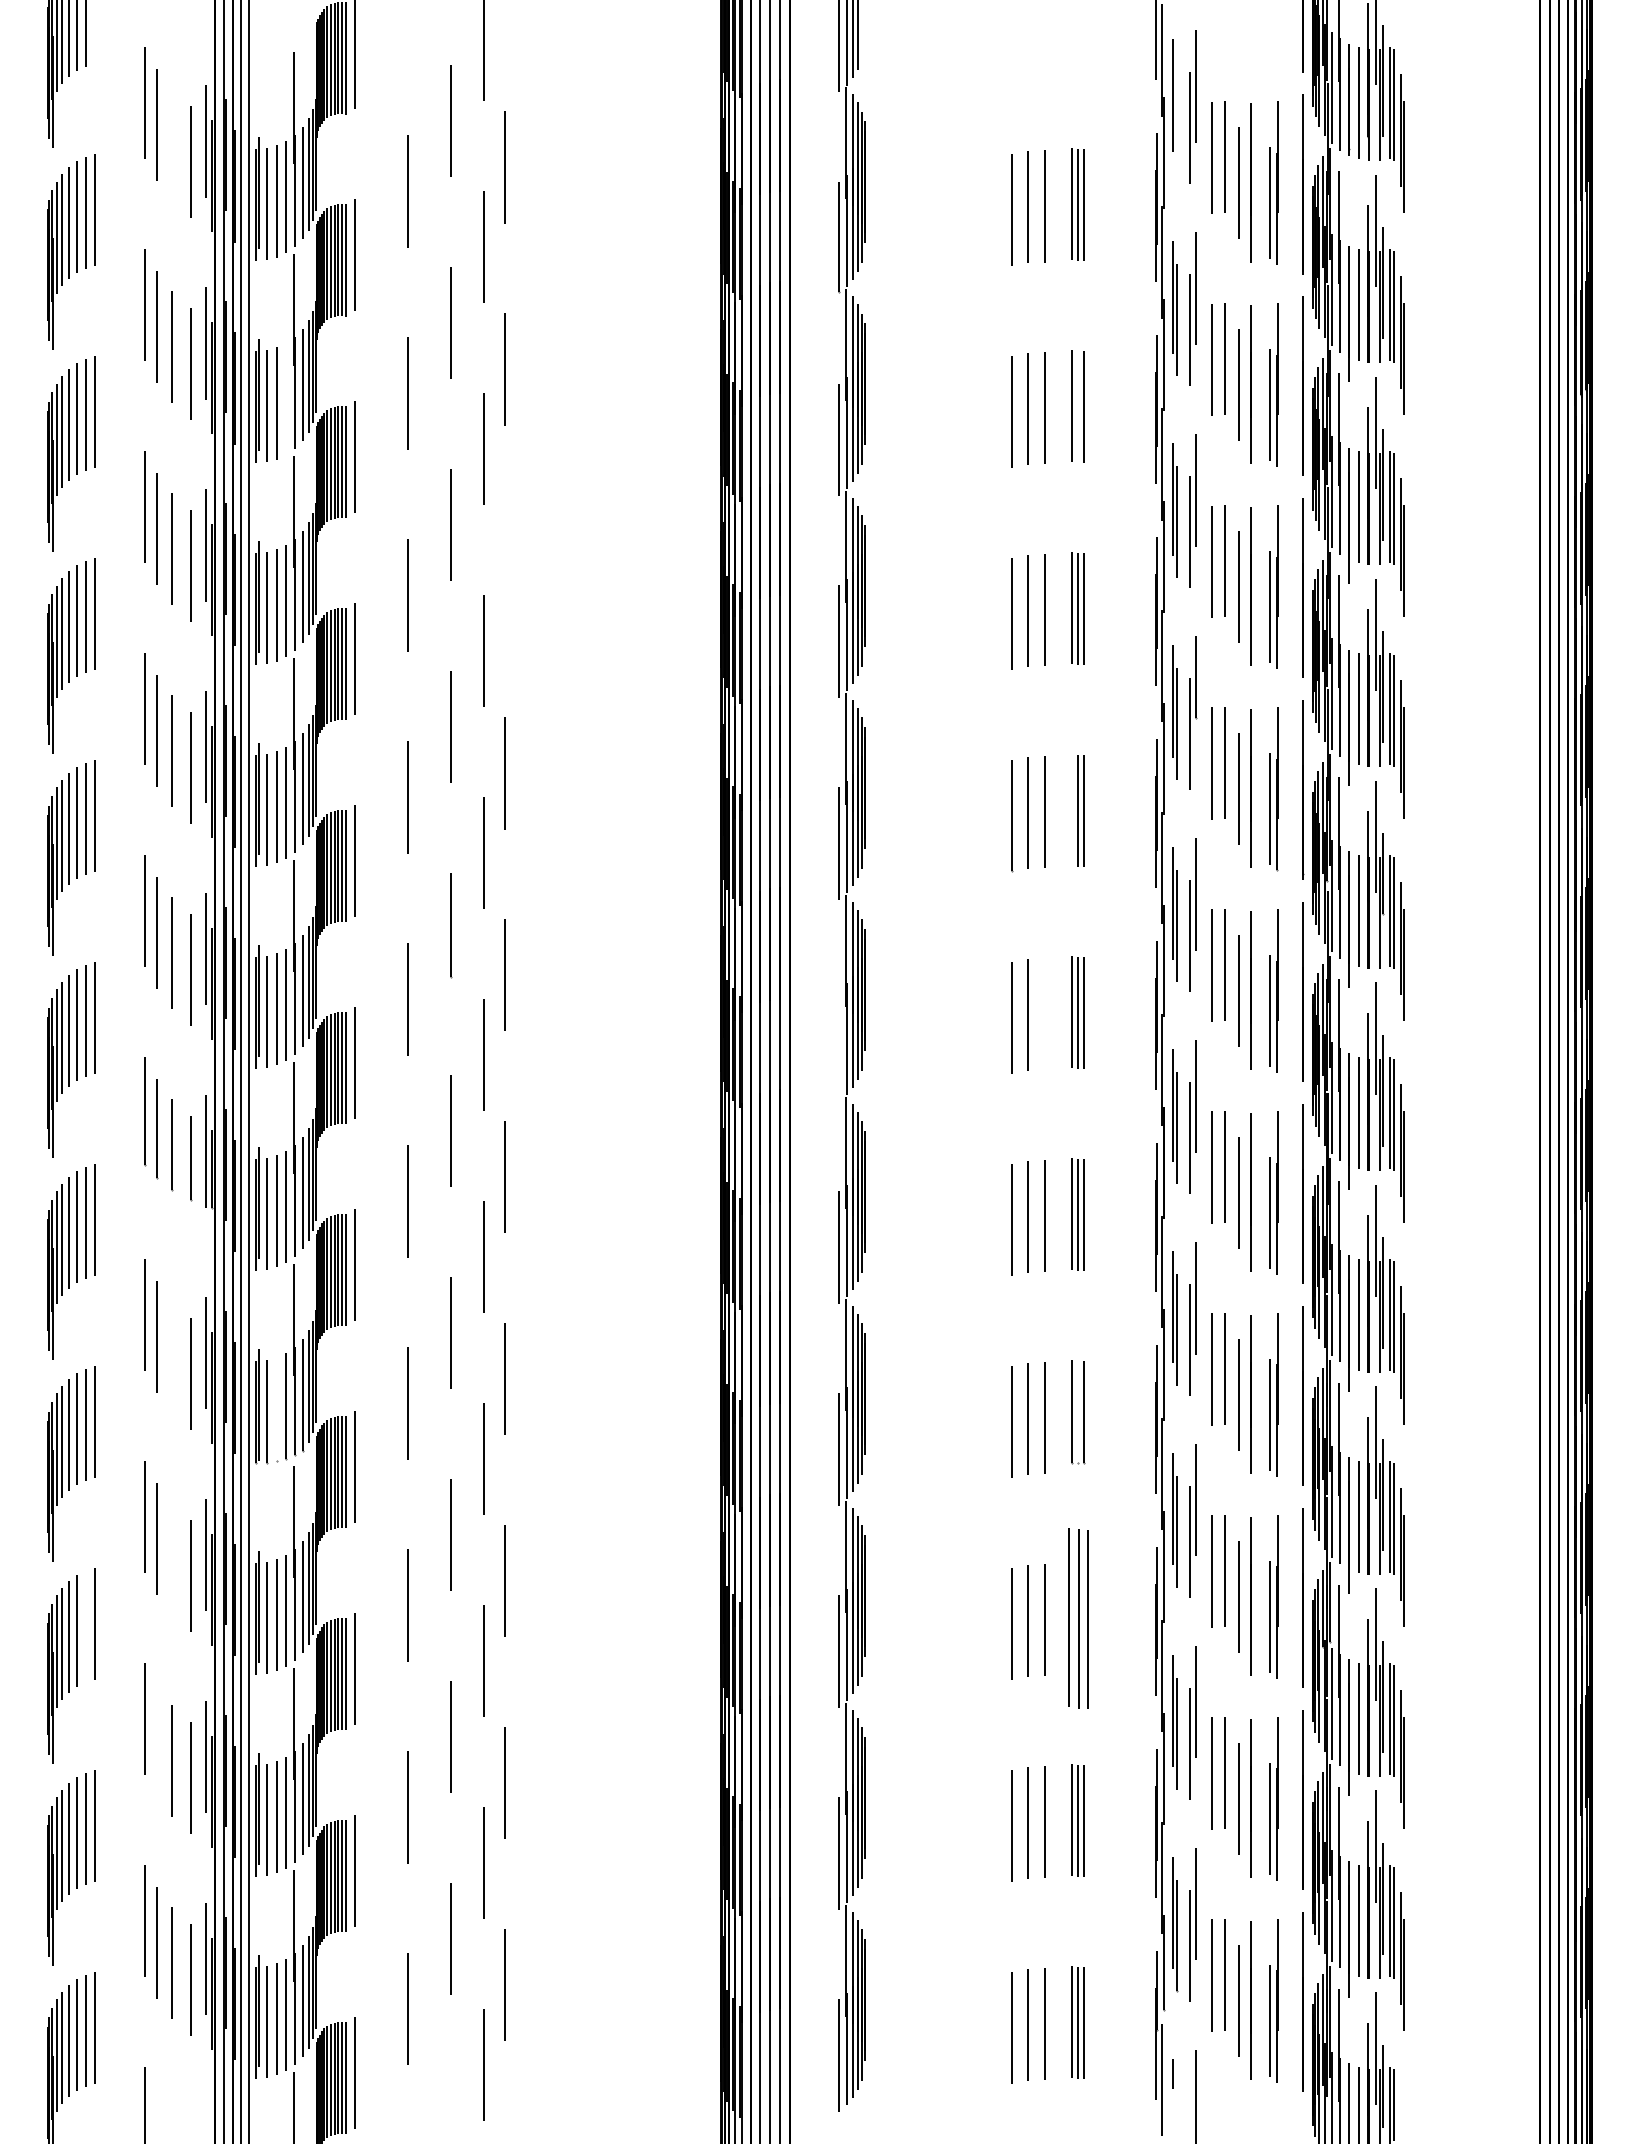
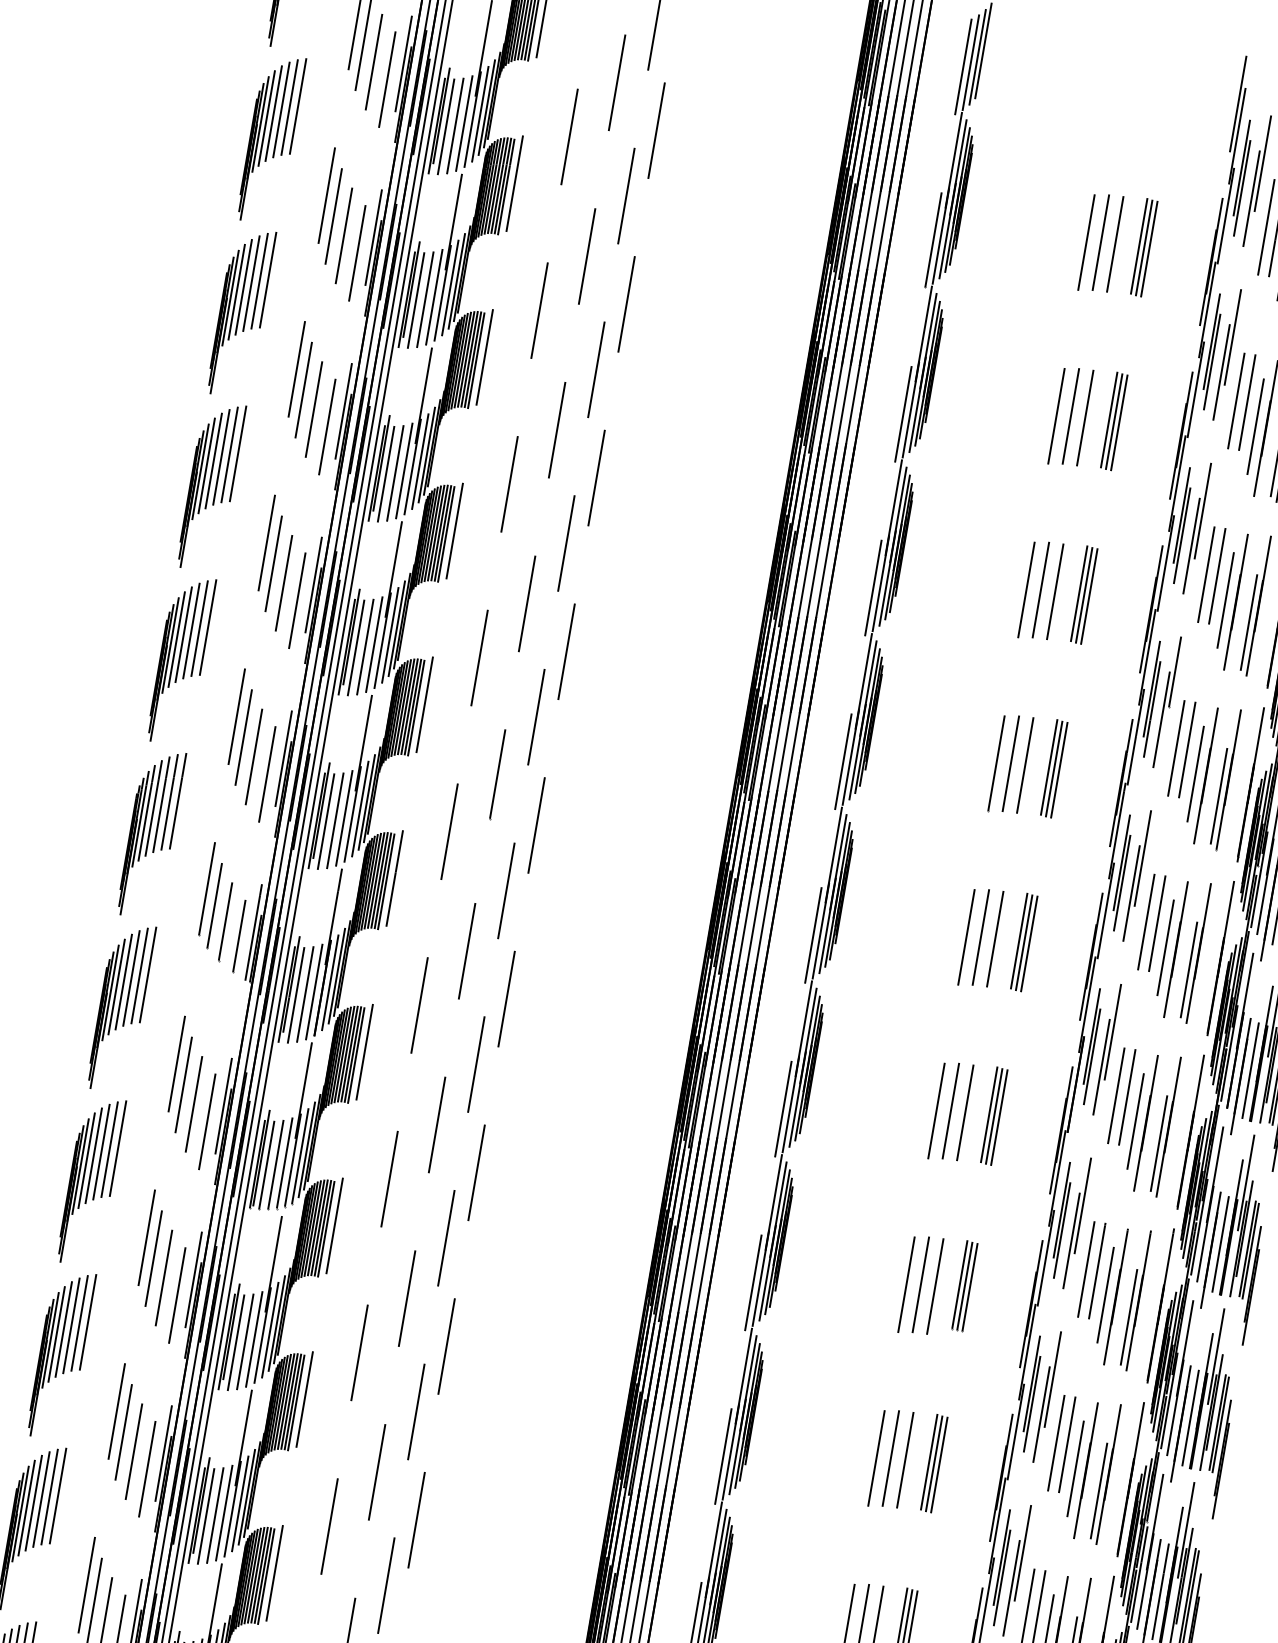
line: (1177, 118) -> (1242, 188), added
line: (171, 144) -> (373, 61), added
line: (286, 398) -> (434, 296), added
line: (1078, 406) -> (1114, 421), added
line: (504, 571) -> (596, 478), added
line: (1072, 809) -> (1049, 767), added
line: (1044, 1014) -> (994, 939), added
line: (838, 1045) -> (813, 935), added
line: (172, 1356) -> (194, 1103), added
line: (276, 1409) -> (275, 1164), added
line: (1078, 1411) -> (965, 1285), added
line: (171, 1558) -> (163, 1277), added
part: (1077, 1618) -> (933, 1463), size x0.62
line: (86, 1626) -> (80, 1323), added
line: (157, 1741) -> (124, 1432), added

